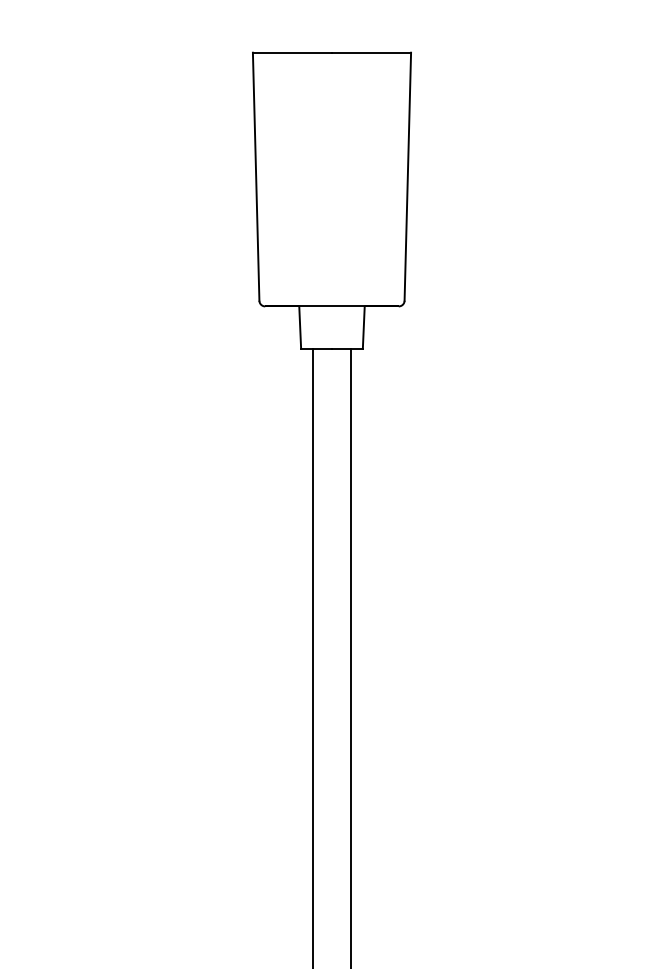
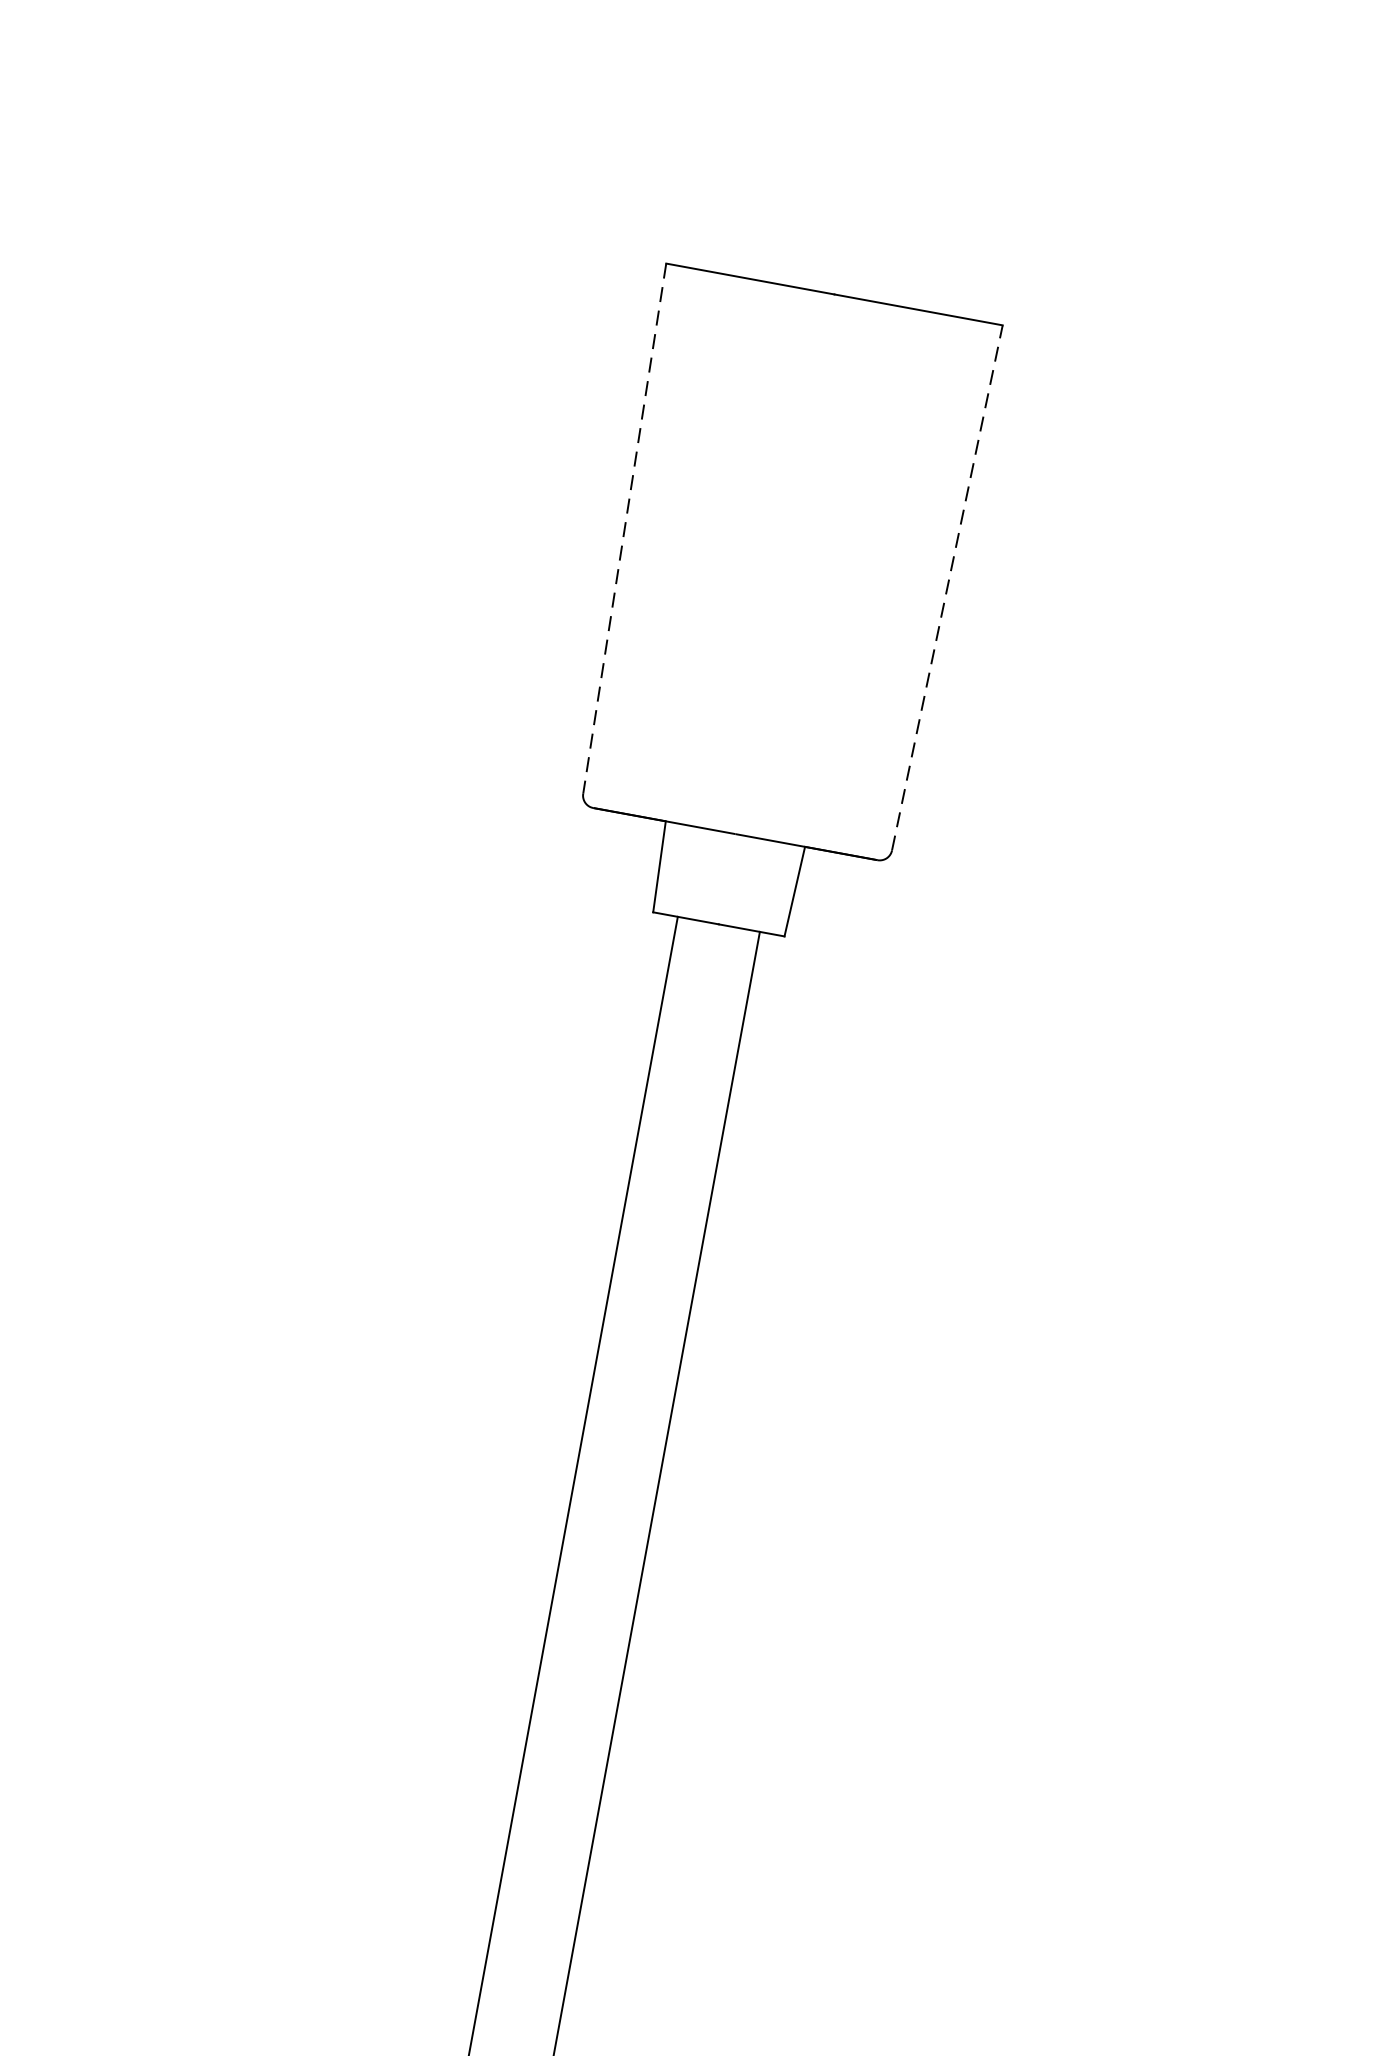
line: (407, 176) -> (946, 587), solid -> dashed
line: (256, 177) -> (625, 530), solid -> dashed

